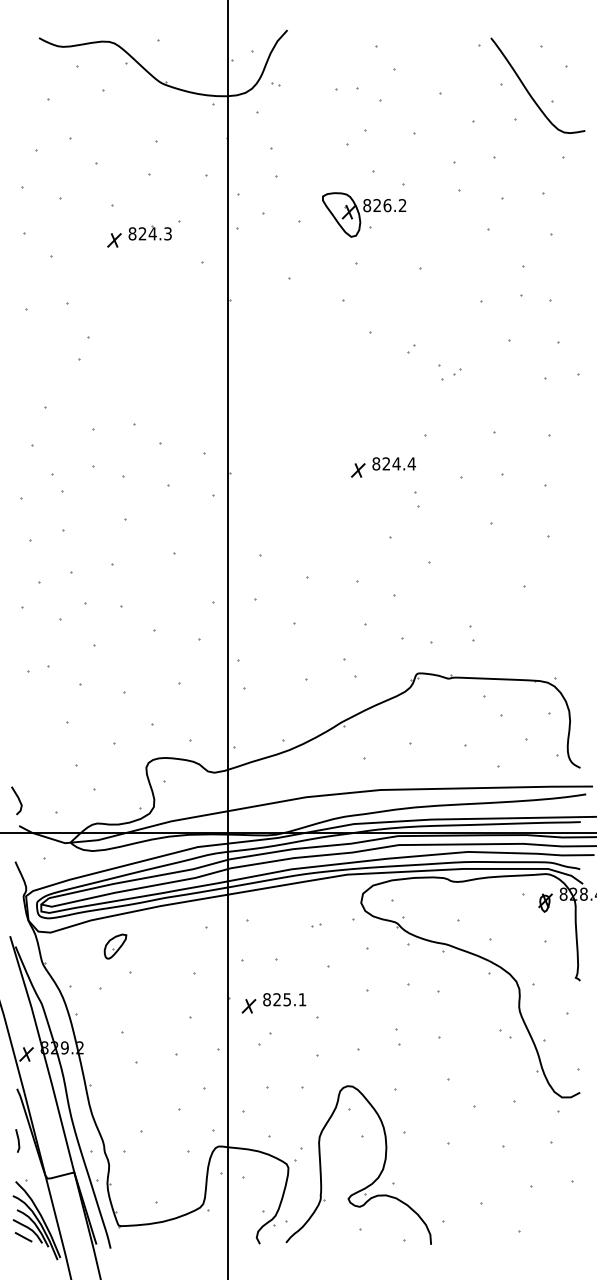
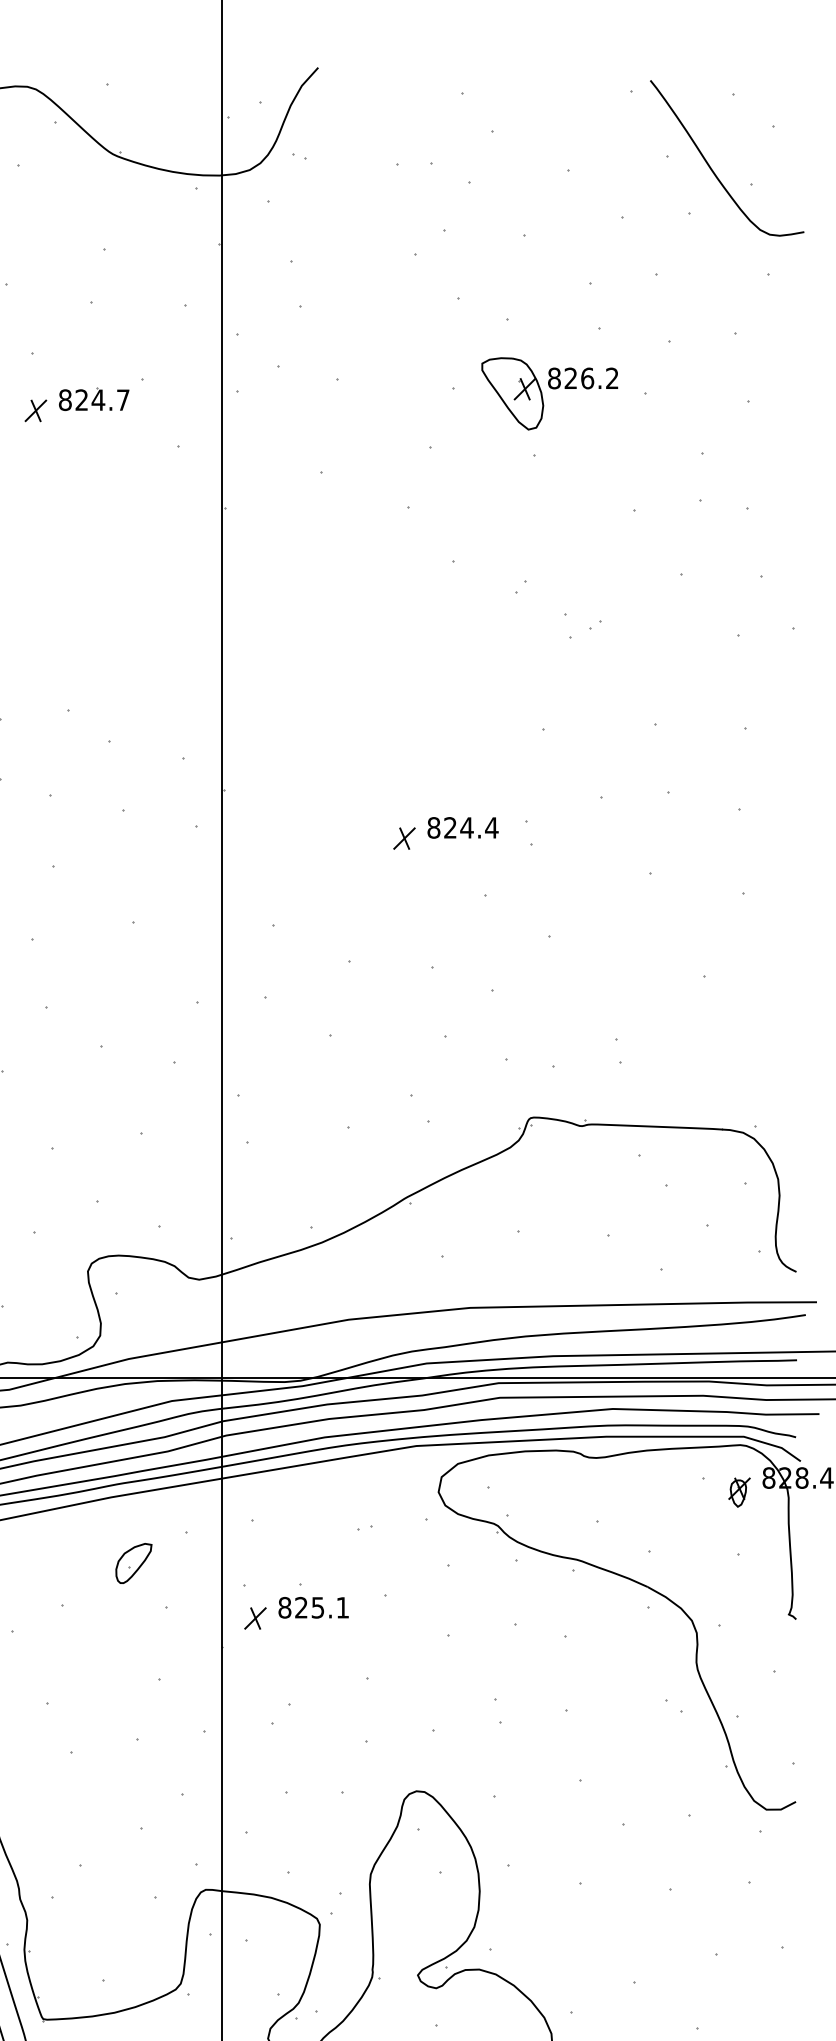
part: (364, 214) -> (550, 393), moved
text: (167, 233) -> (122, 399), 824.3 -> 824.7
part: (383, 467) -> (445, 833), moved
part: (115, 946) -> (133, 1563), moved
part: (273, 1003) -> (295, 1613), moved

